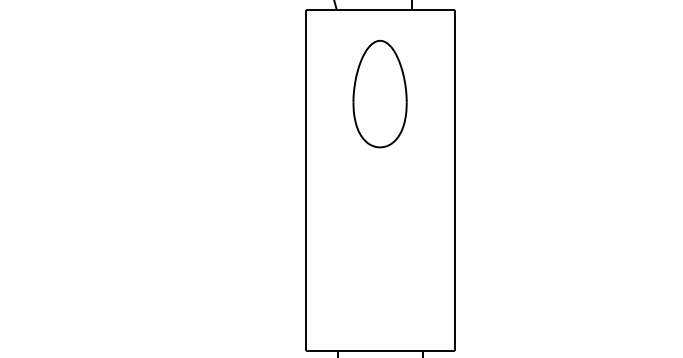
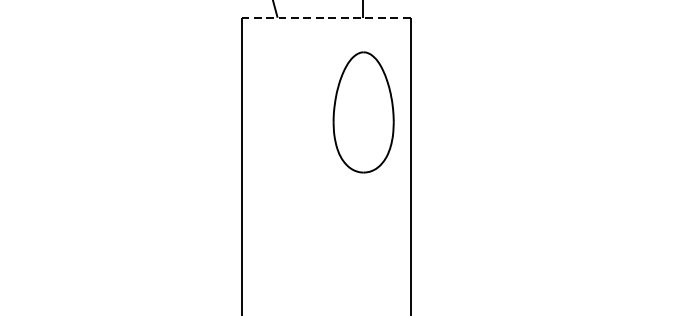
line: (380, 10) -> (326, 18), solid -> dashed
part: (379, 94) -> (362, 112), moved

